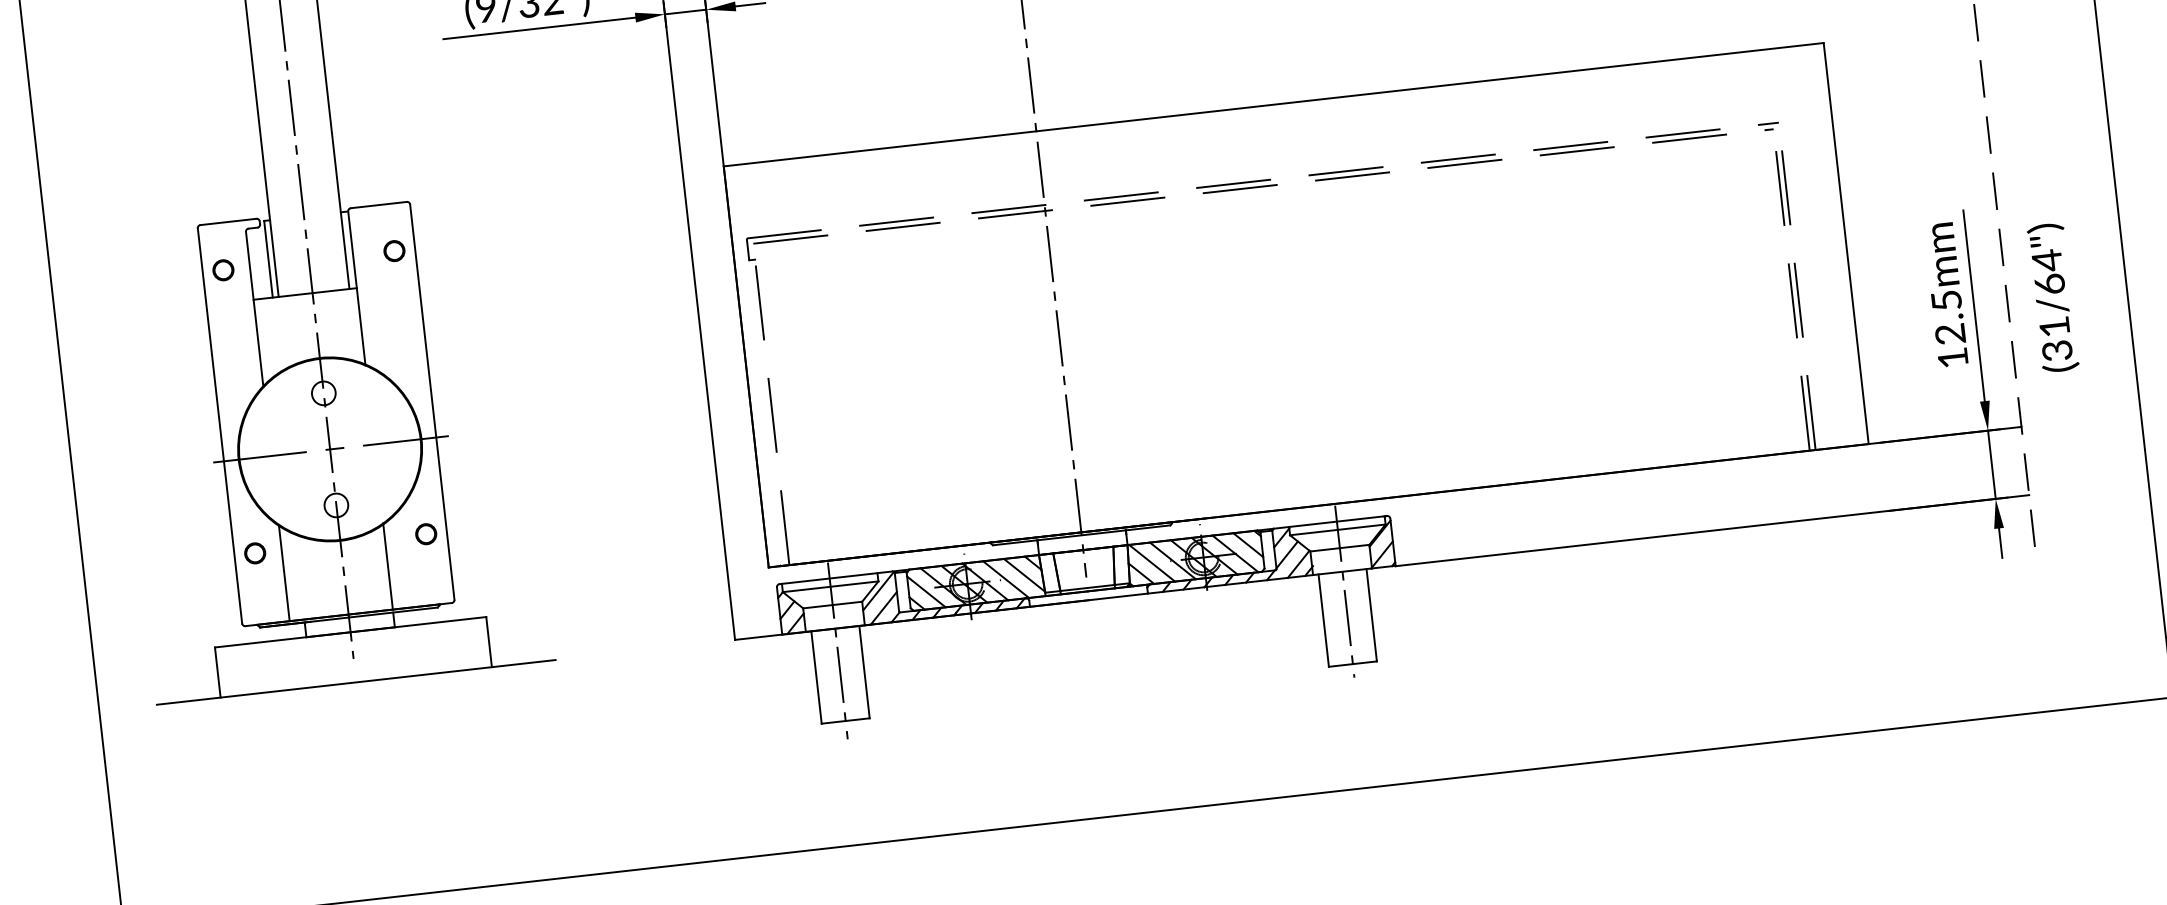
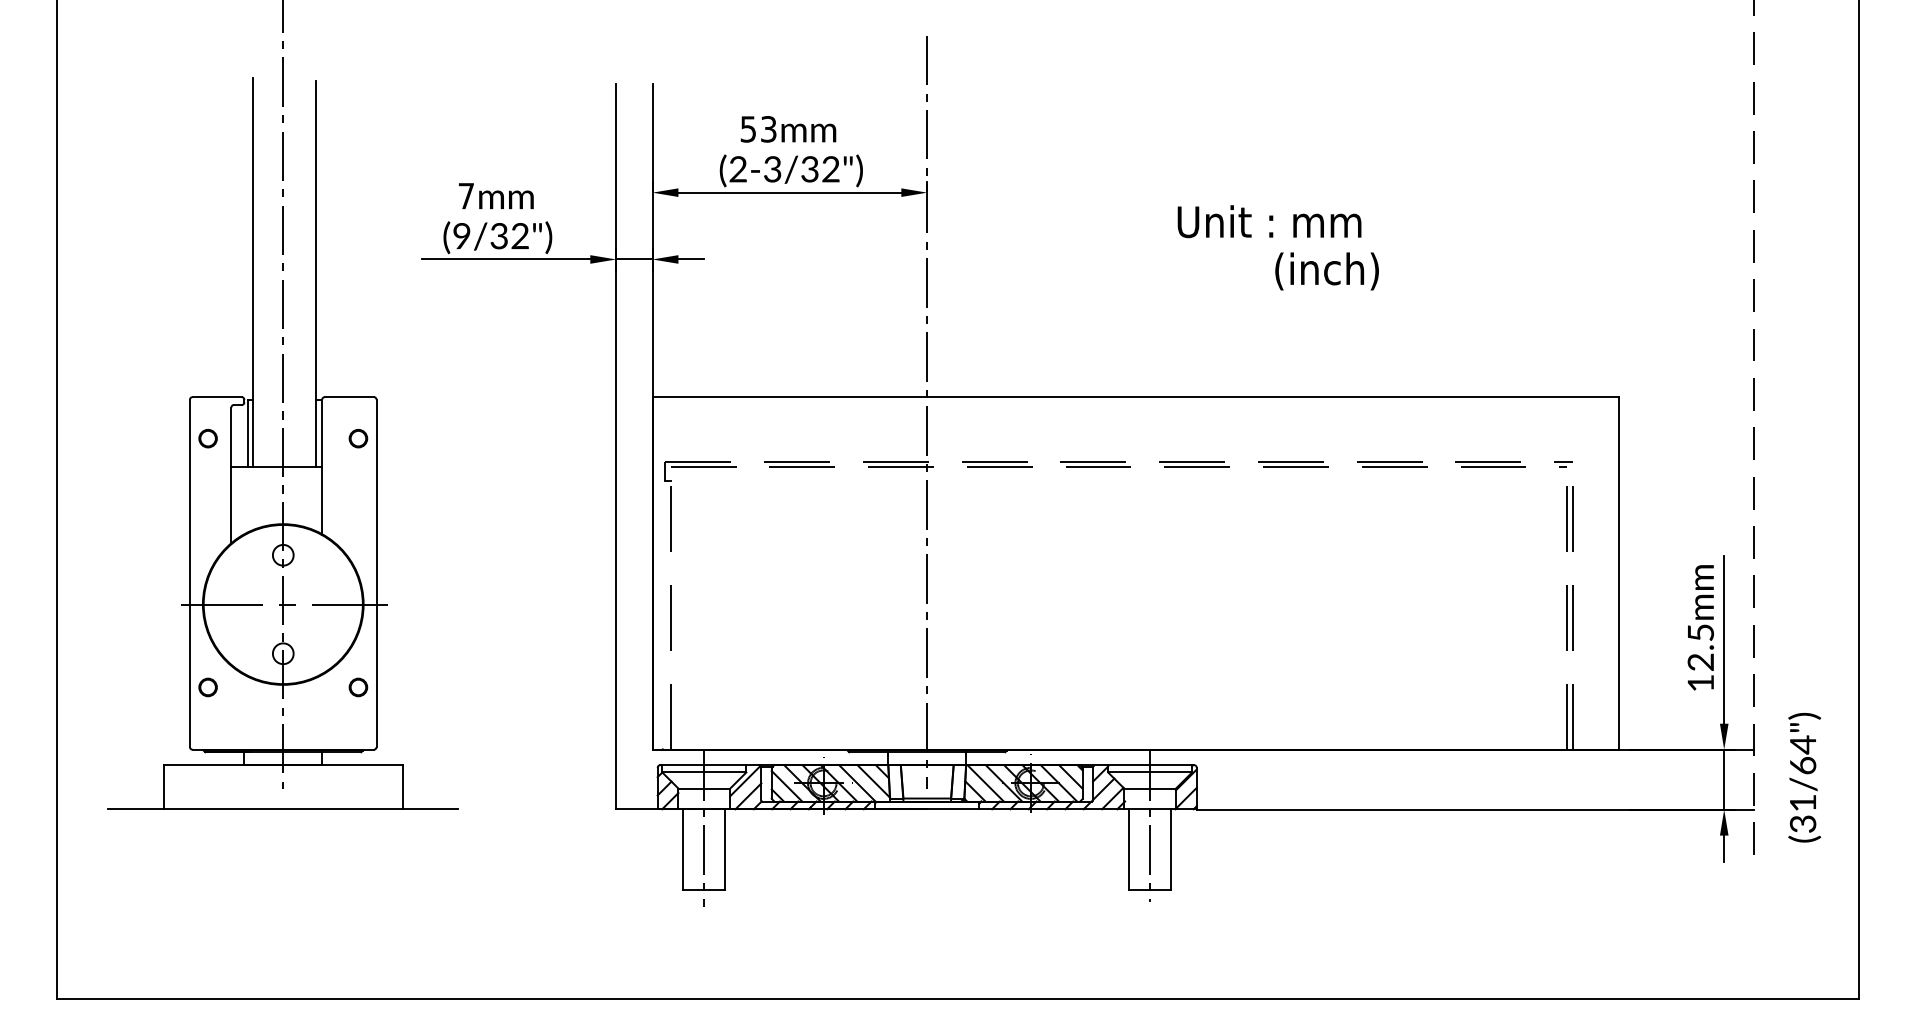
text: (2052, 297) -> (1804, 777), moved
line: (388, 566) -> (322, 711), removed
line: (284, 573) -> (231, 707), removed

